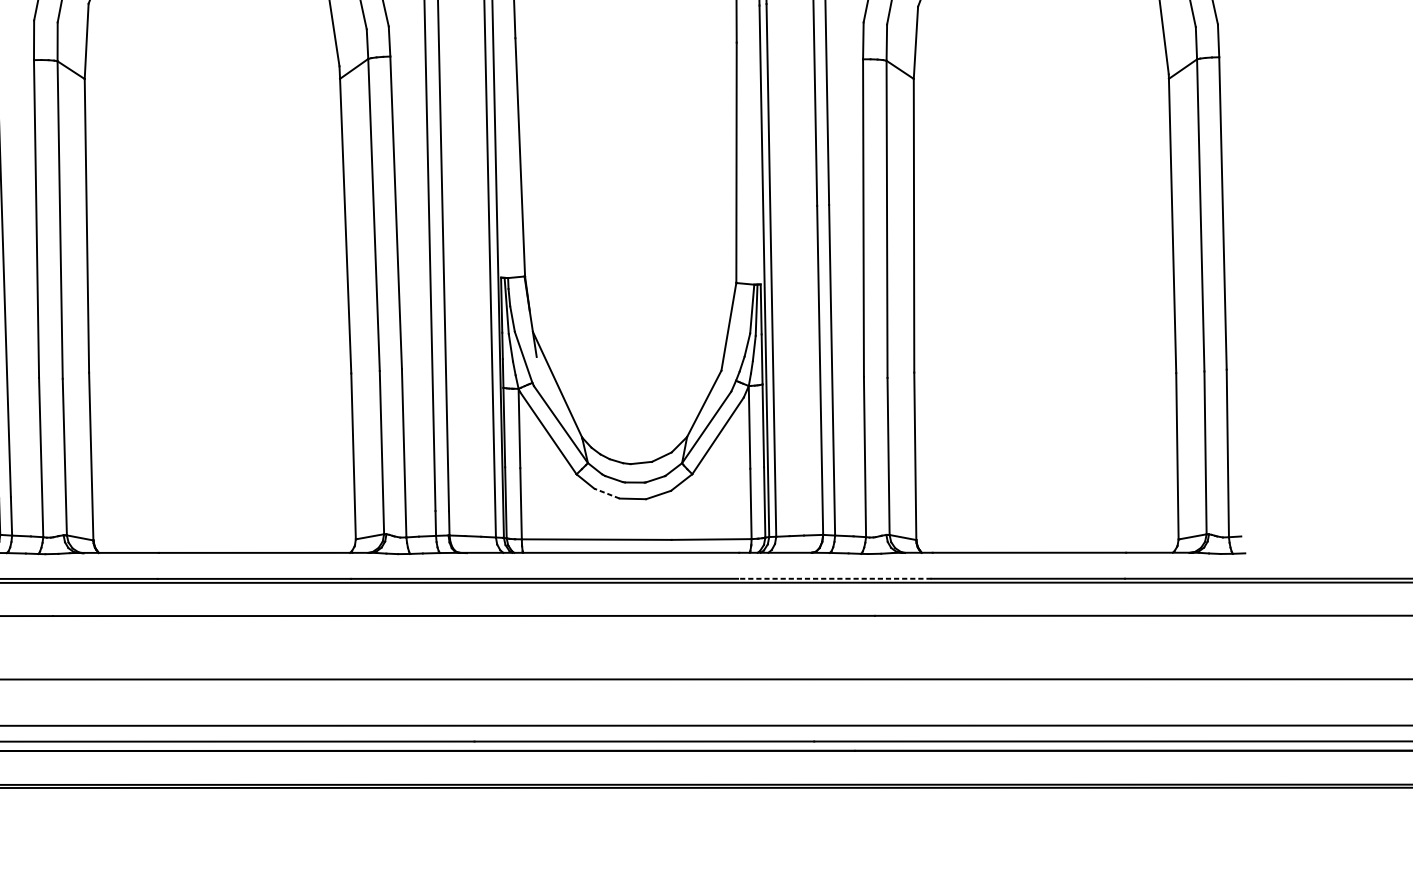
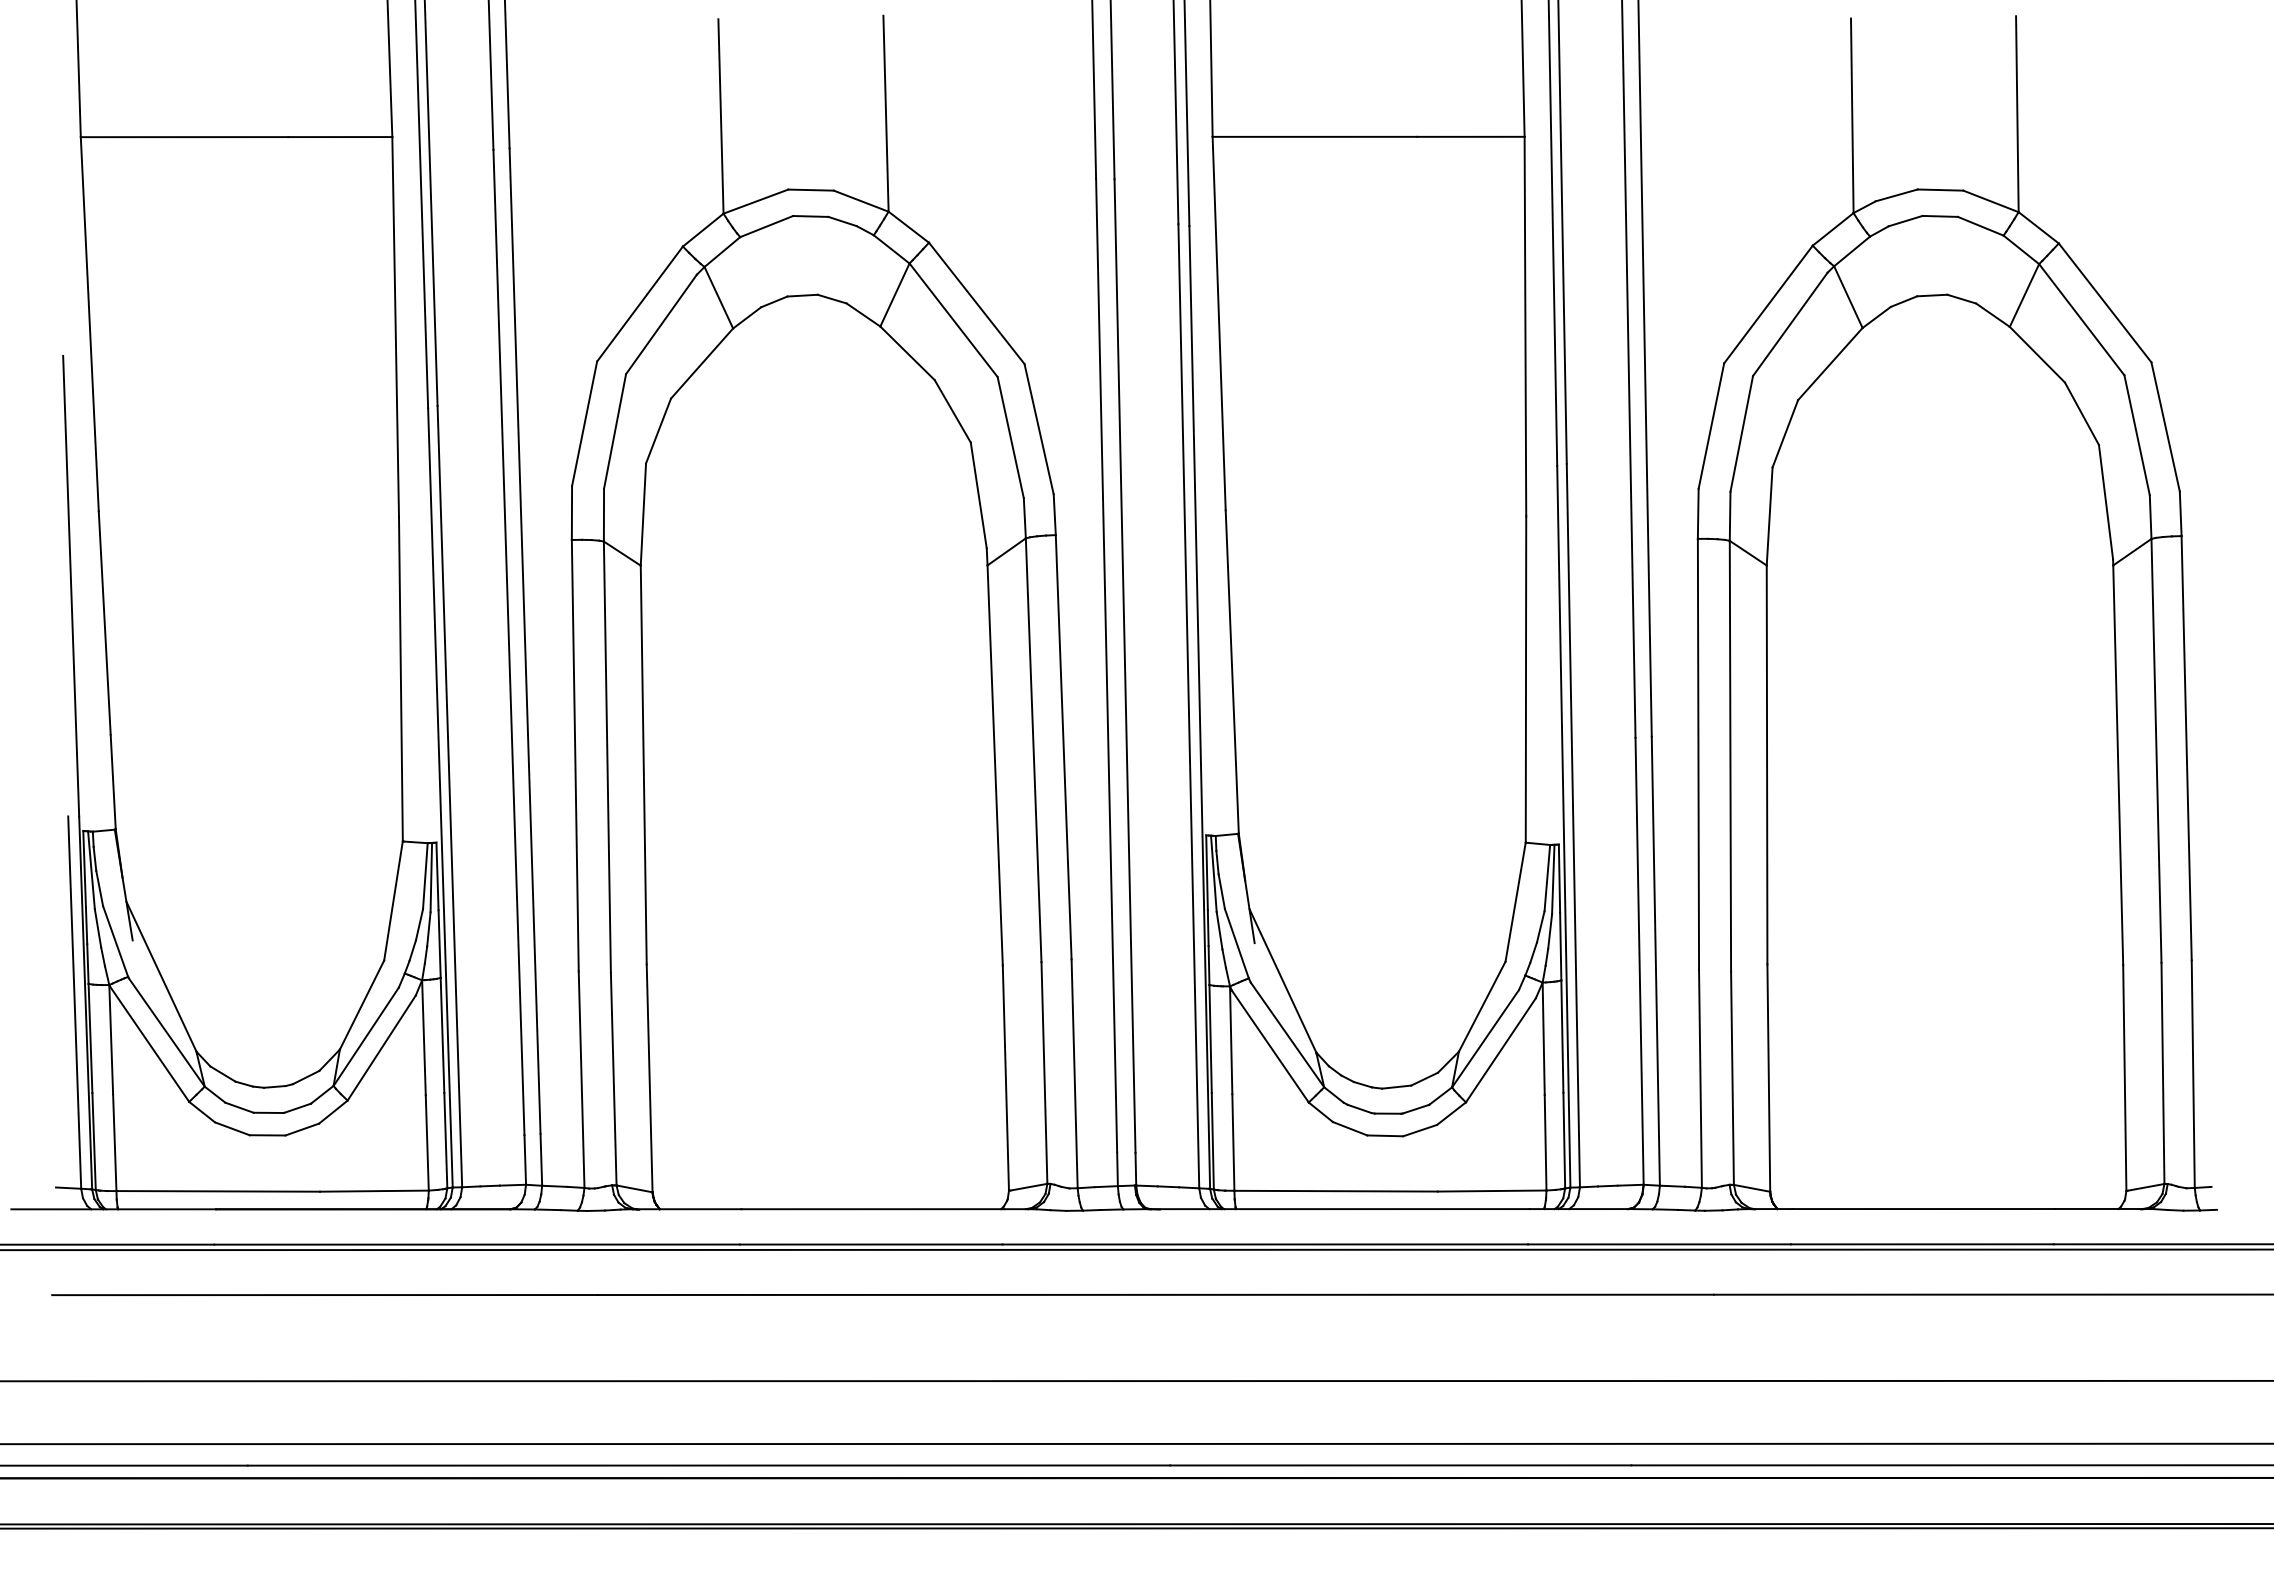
line: (606, 493) -> (1349, 1128), dashed -> solid
line: (834, 578) -> (1658, 1244), dashed -> solid

